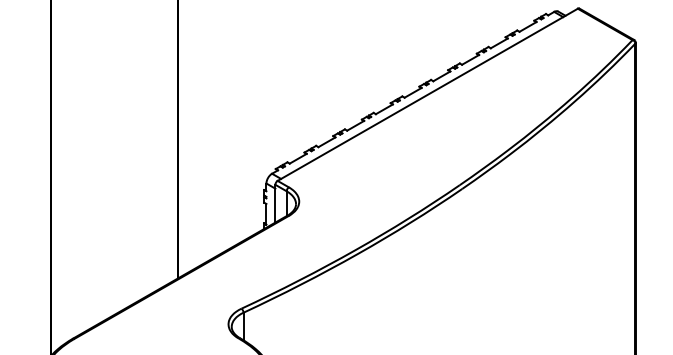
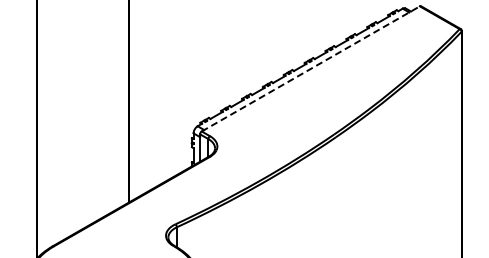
line: (427, 94) -> (310, 68), solid -> dashed

